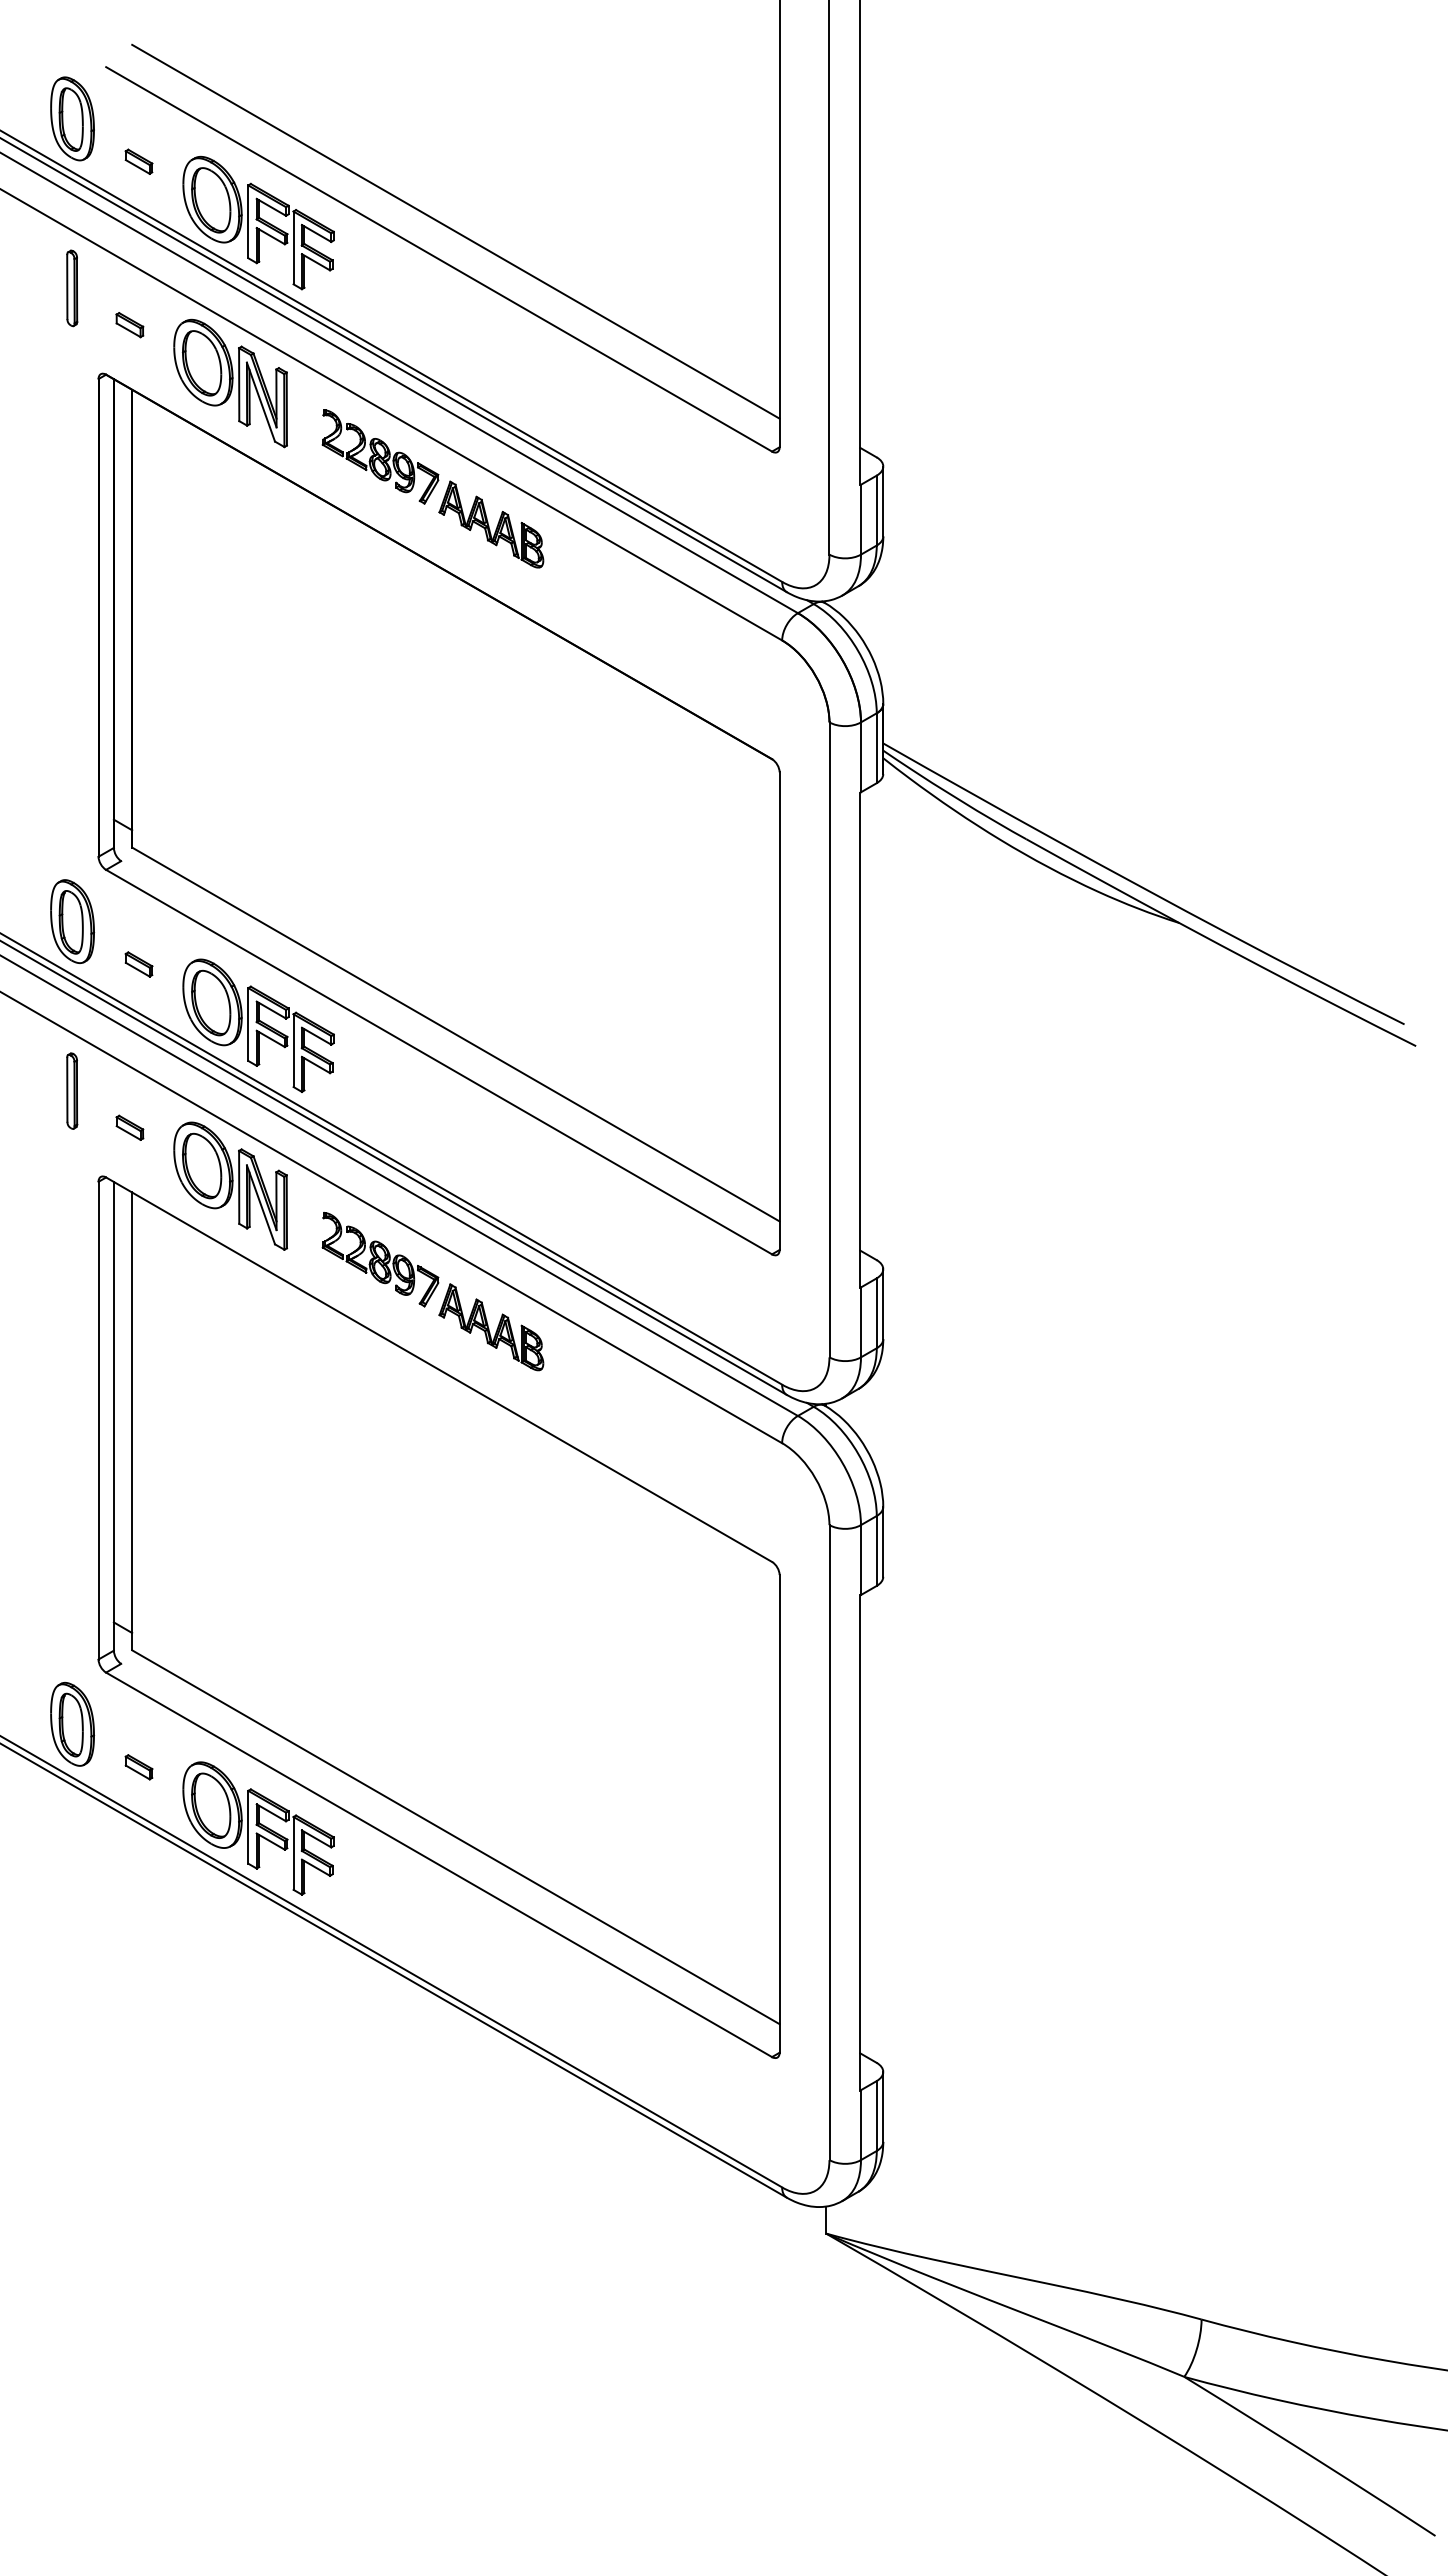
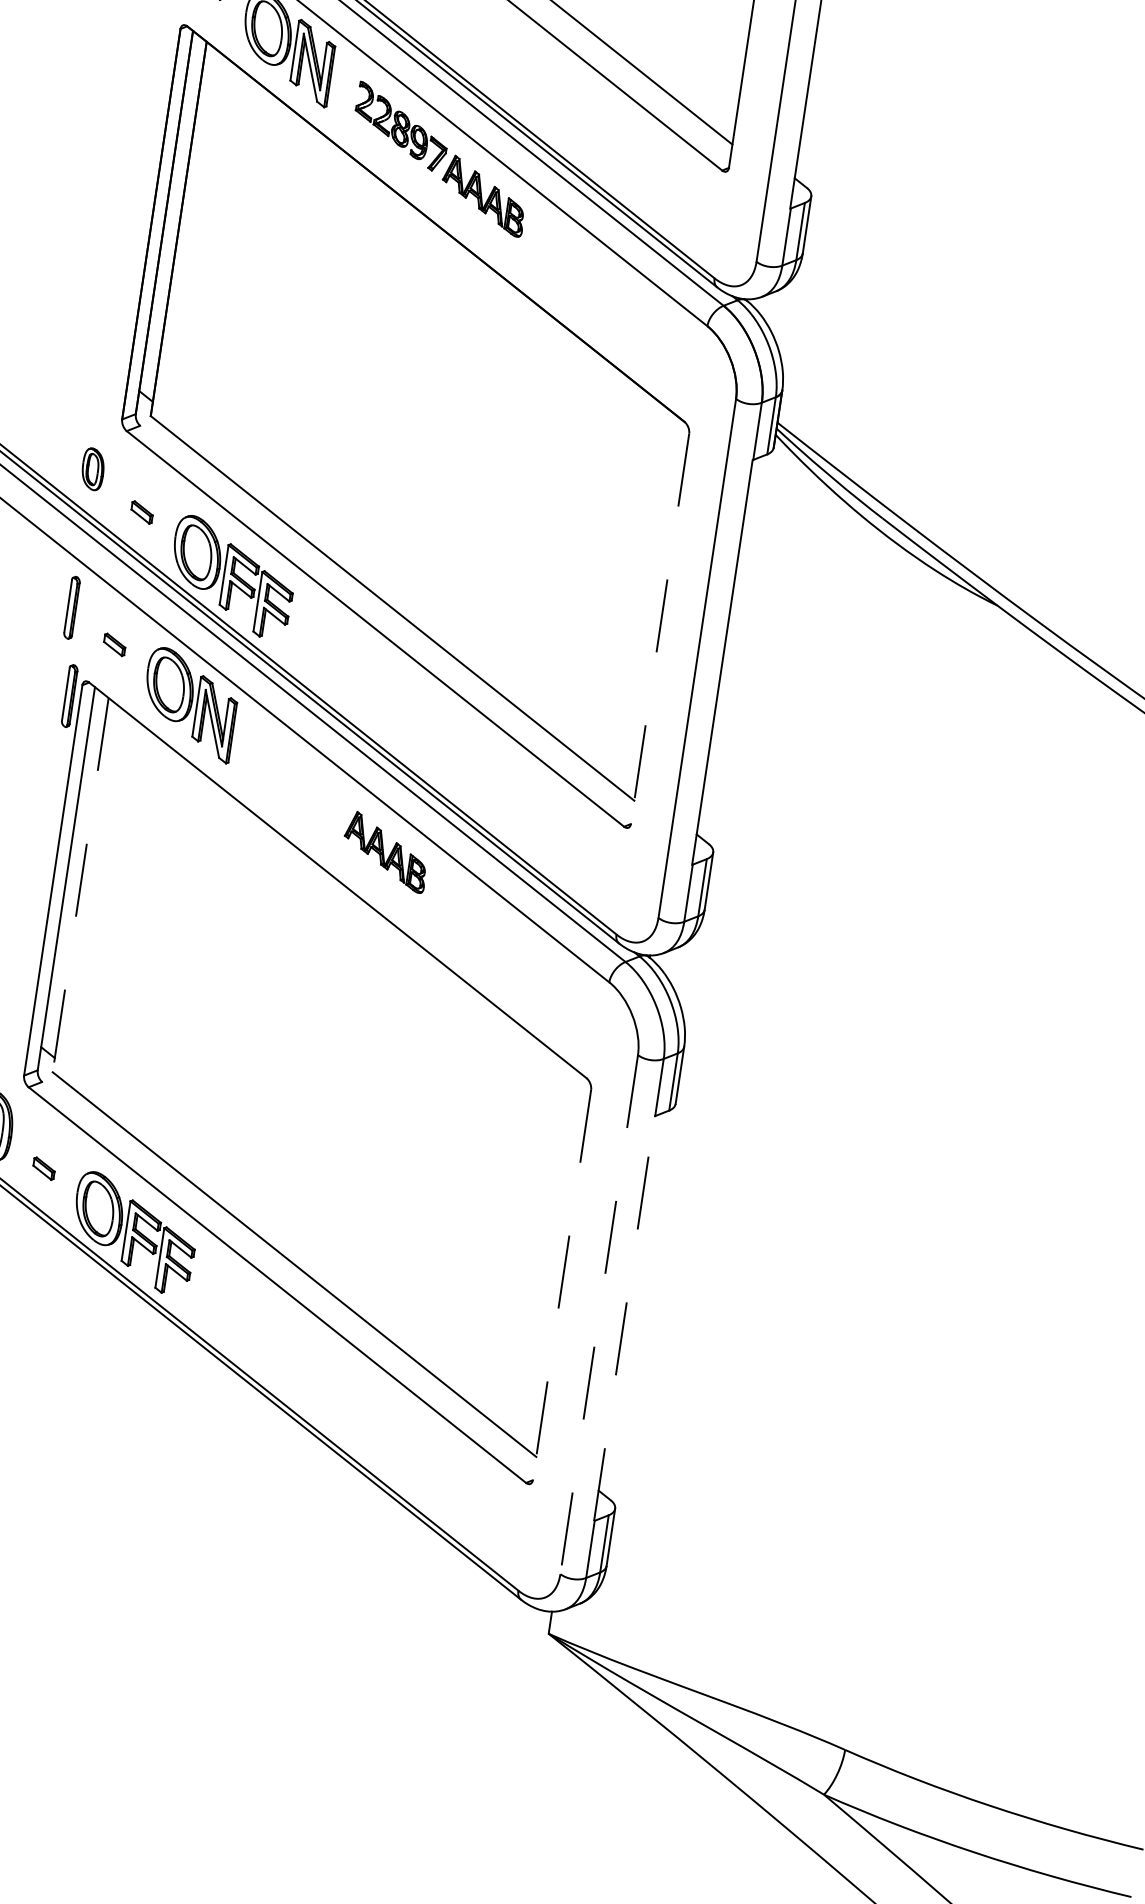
part: (72, 921) -> (92, 469), size x0.6
line: (779, 1011) -> (659, 629), solid -> dashed
part: (85, 1196) -> (70, 695), added
part: (380, 1259) -> (303, 783), removed
line: (132, 1421) -> (80, 885), solid -> dashed
line: (779, 1813) -> (561, 1284), solid -> dashed
line: (829, 1843) -> (599, 1315), solid -> dashed
line: (860, 1843) -> (624, 1319), solid -> dashed

